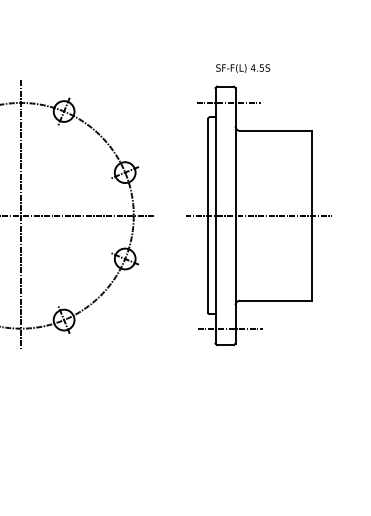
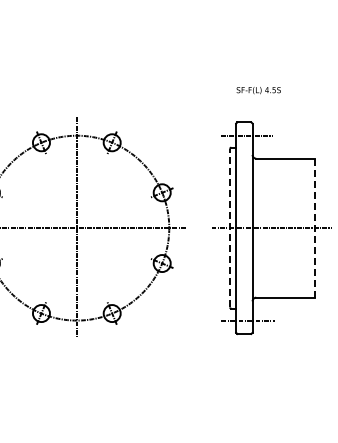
text: (242, 68) -> (258, 90), moved
line: (208, 215) -> (230, 227), solid -> dashed
line: (312, 216) -> (315, 228), solid -> dashed

